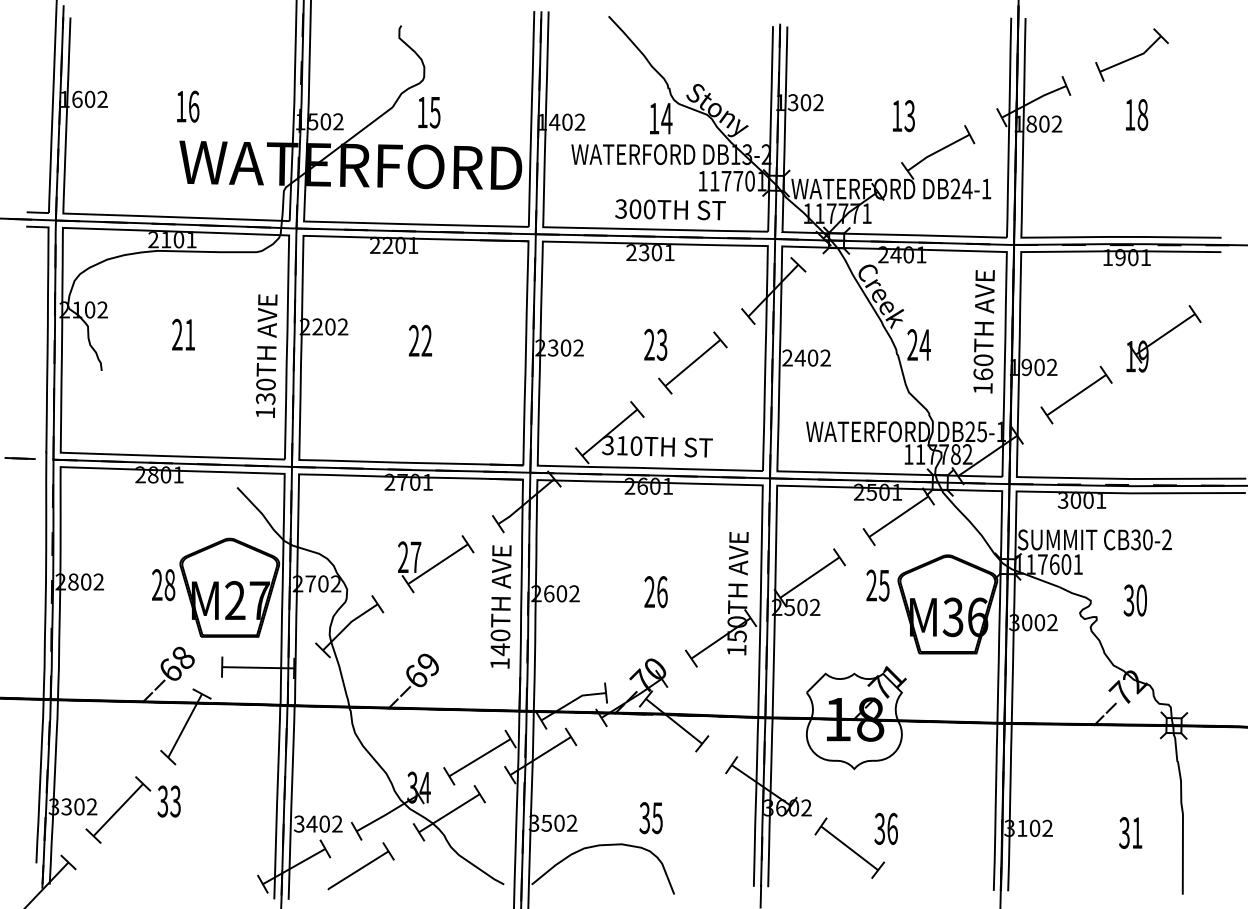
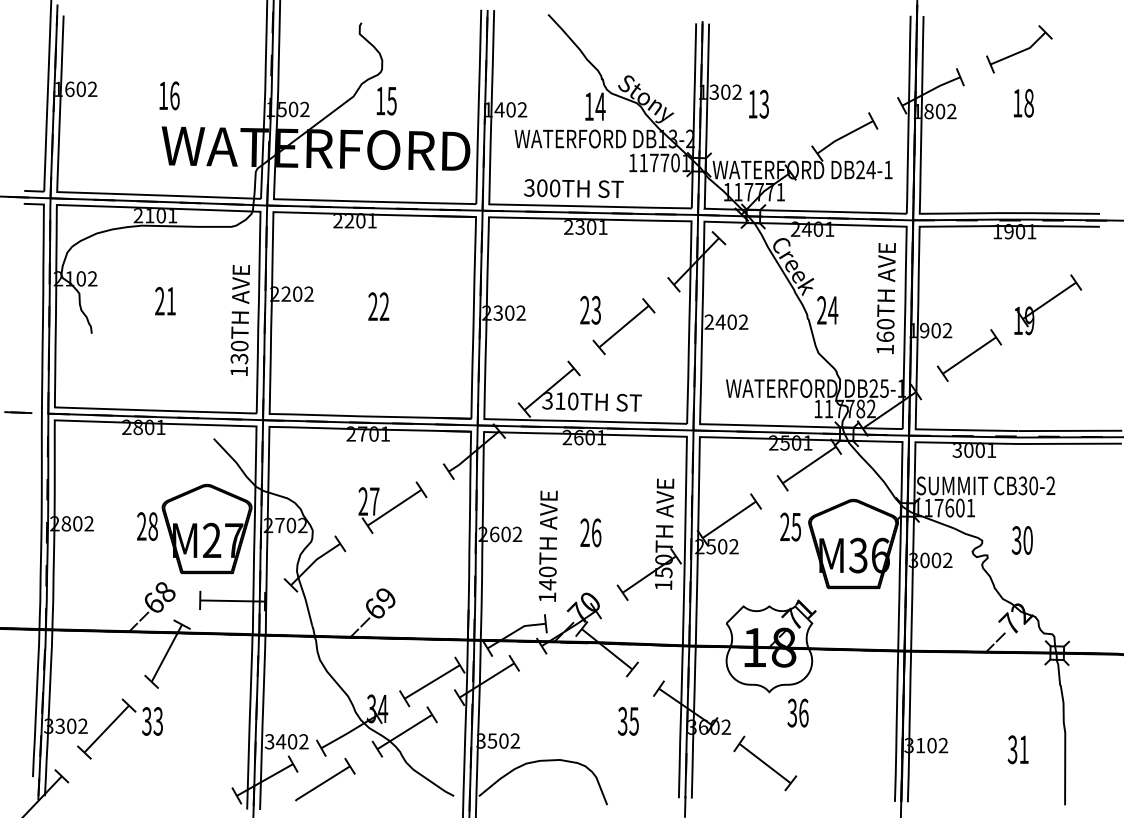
text: (903, 116) -> (758, 104), moved
text: (670, 209) -> (573, 188), moved
text: (500, 606) -> (547, 545), moved
text: (651, 818) -> (628, 721), moved
text: (885, 828) -> (797, 712), moved

